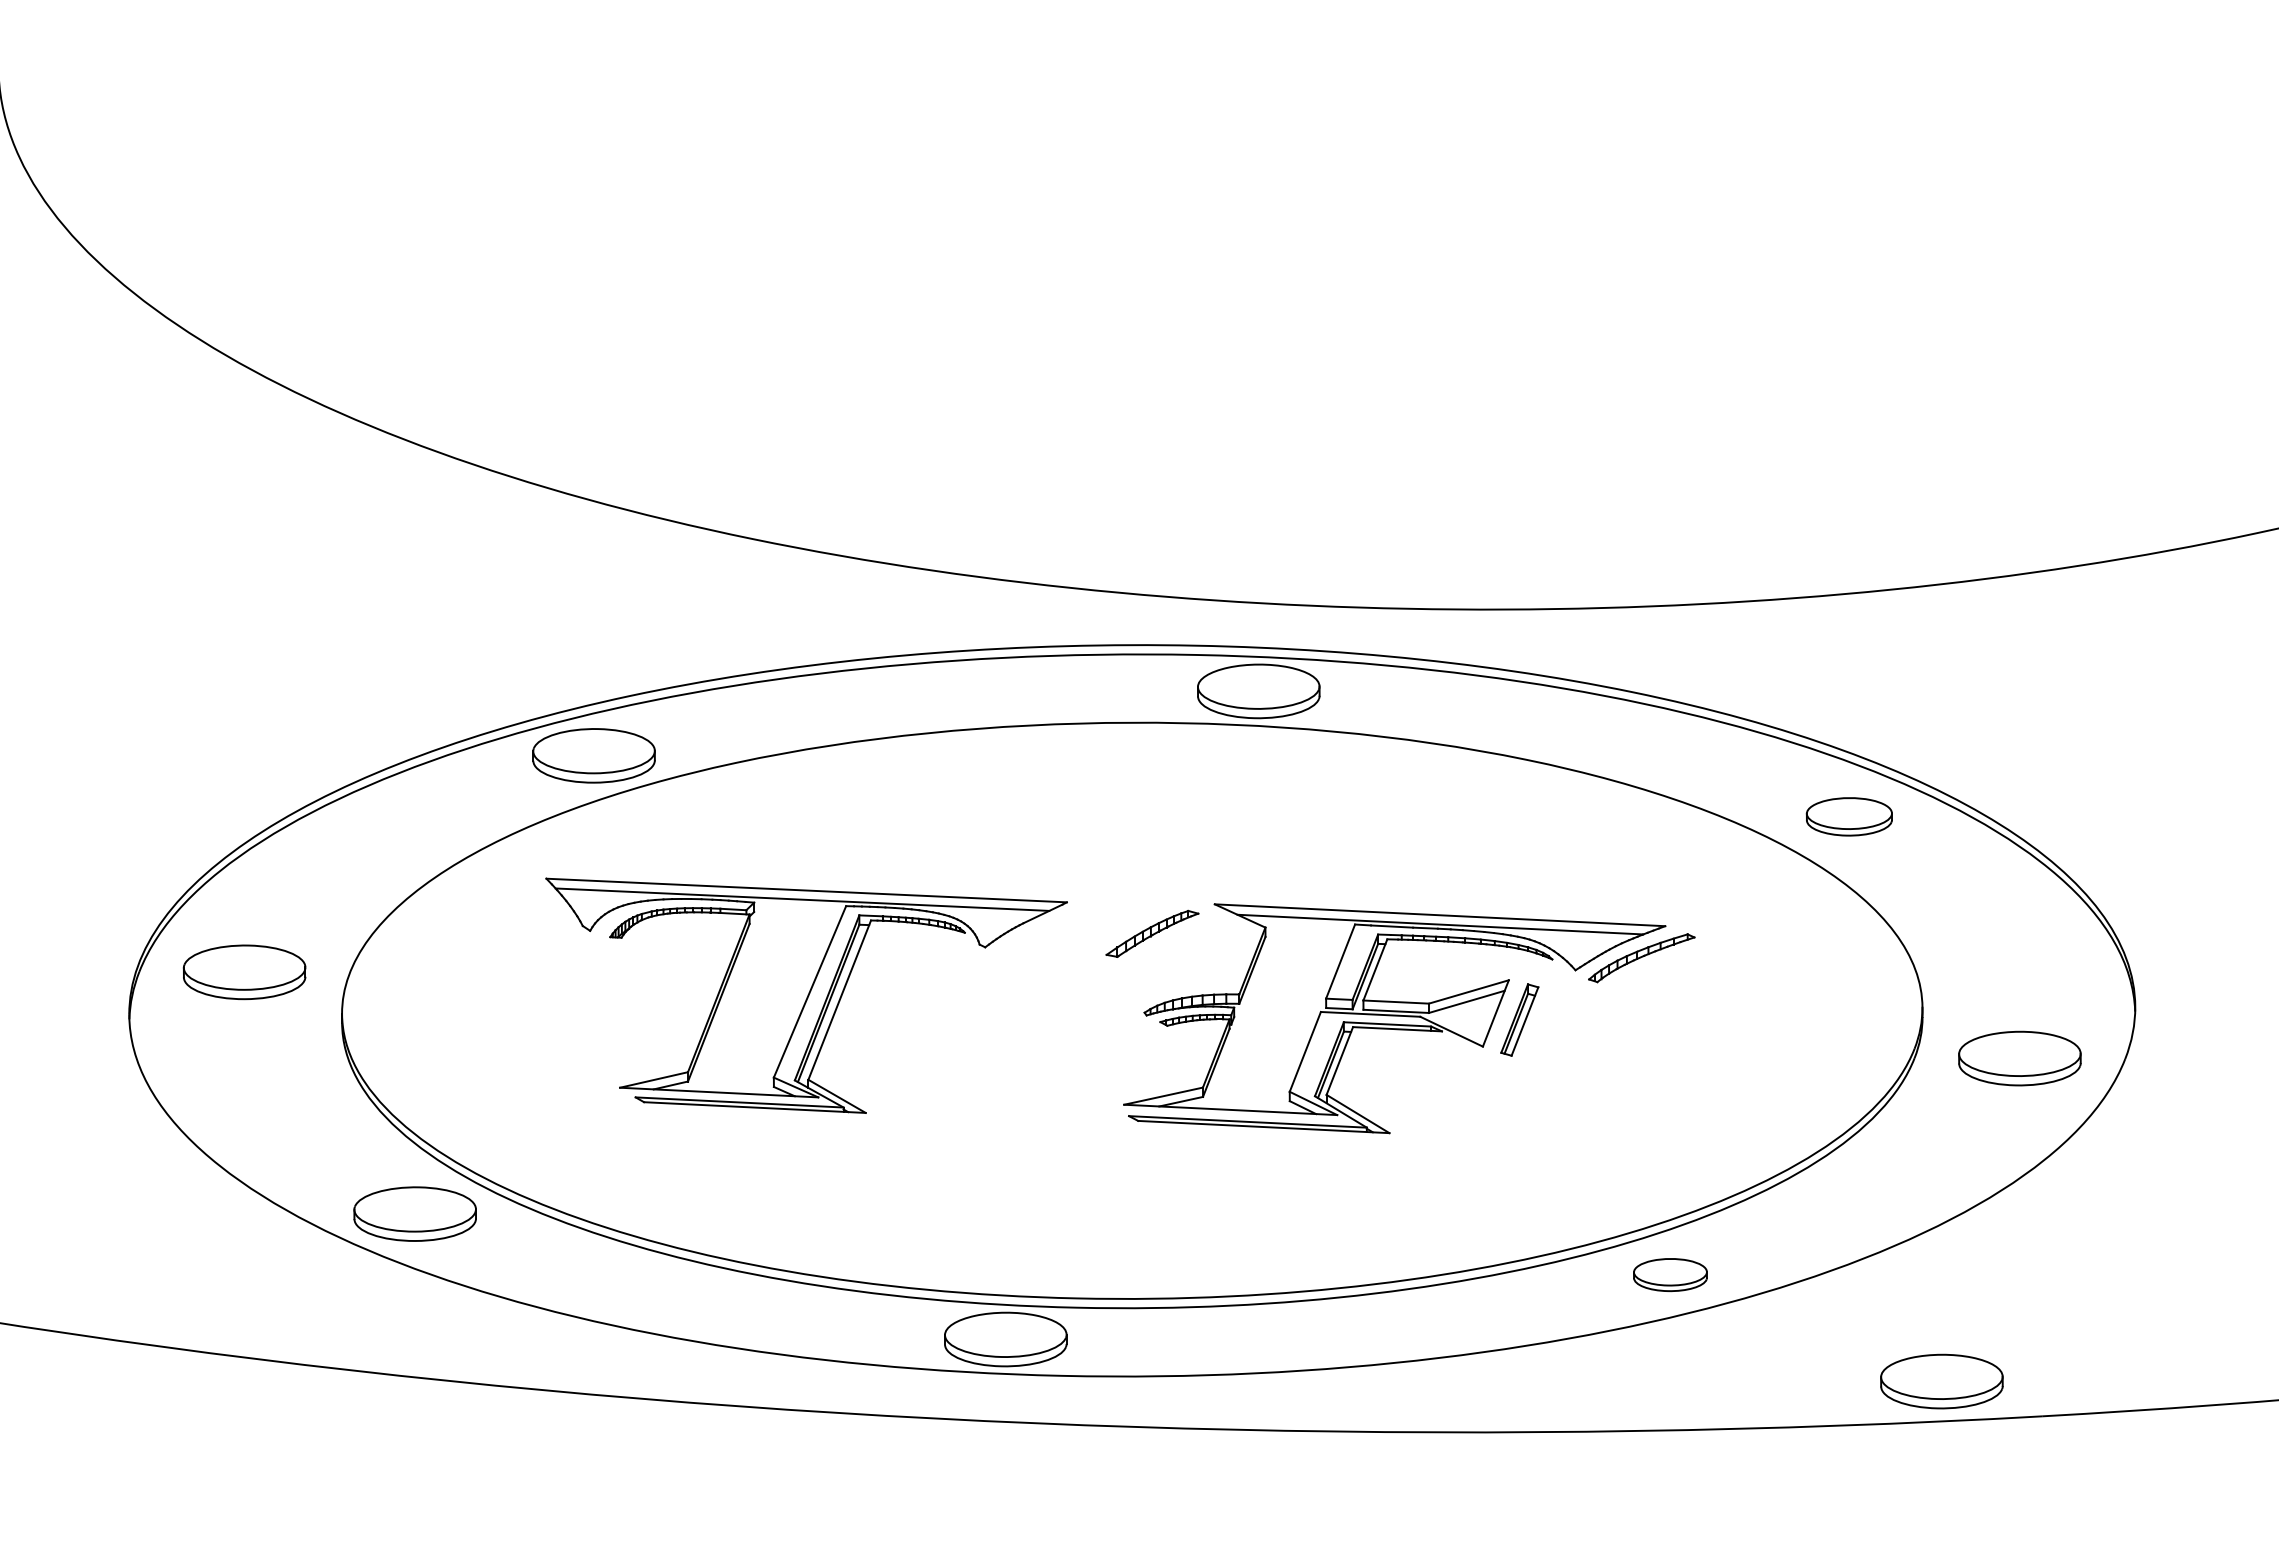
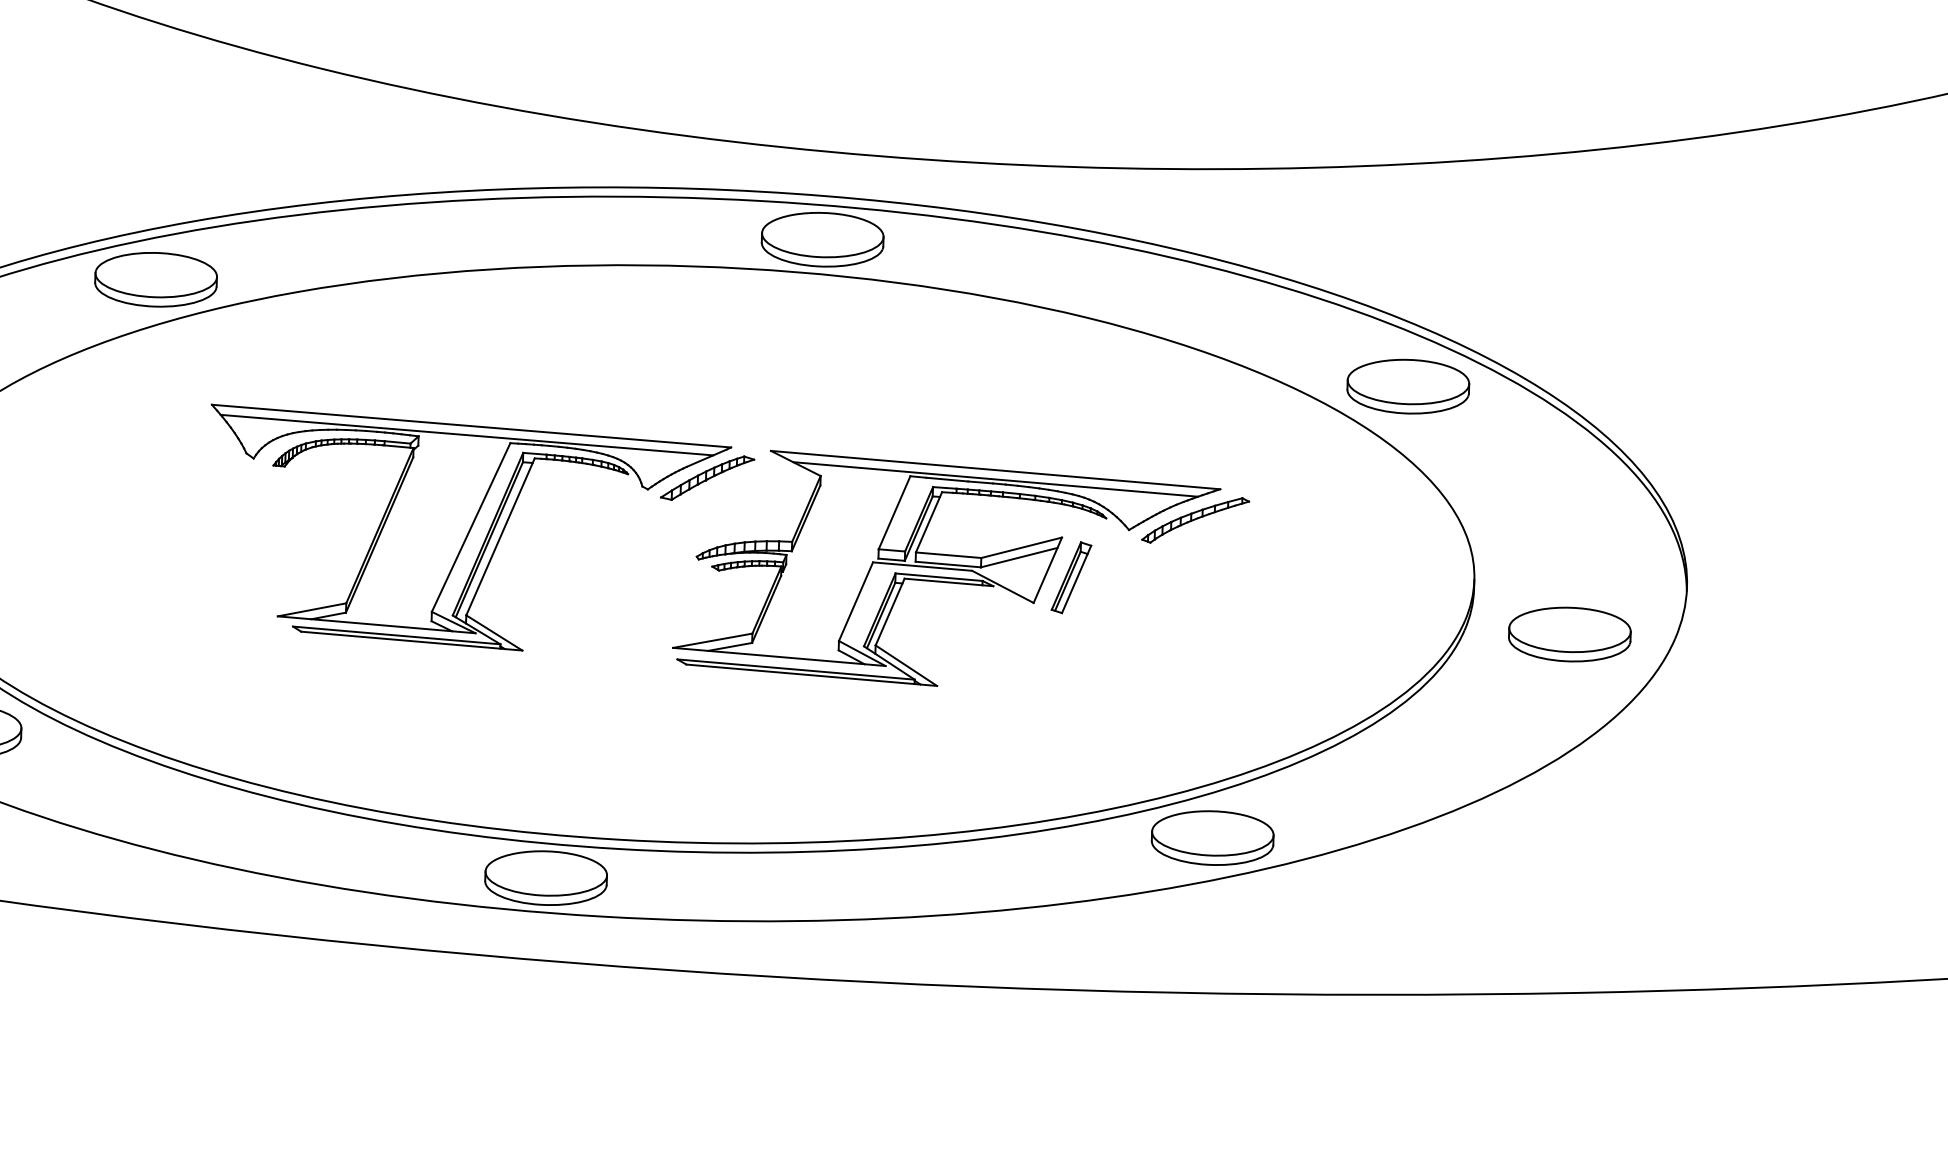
part: (1849, 816) -> (1408, 386), size x1.43
part: (806, 995) -> (467, 531), moved
part: (1670, 1274) -> (1212, 837), size x1.67
part: (1941, 1381) -> (1479, 954), removed

